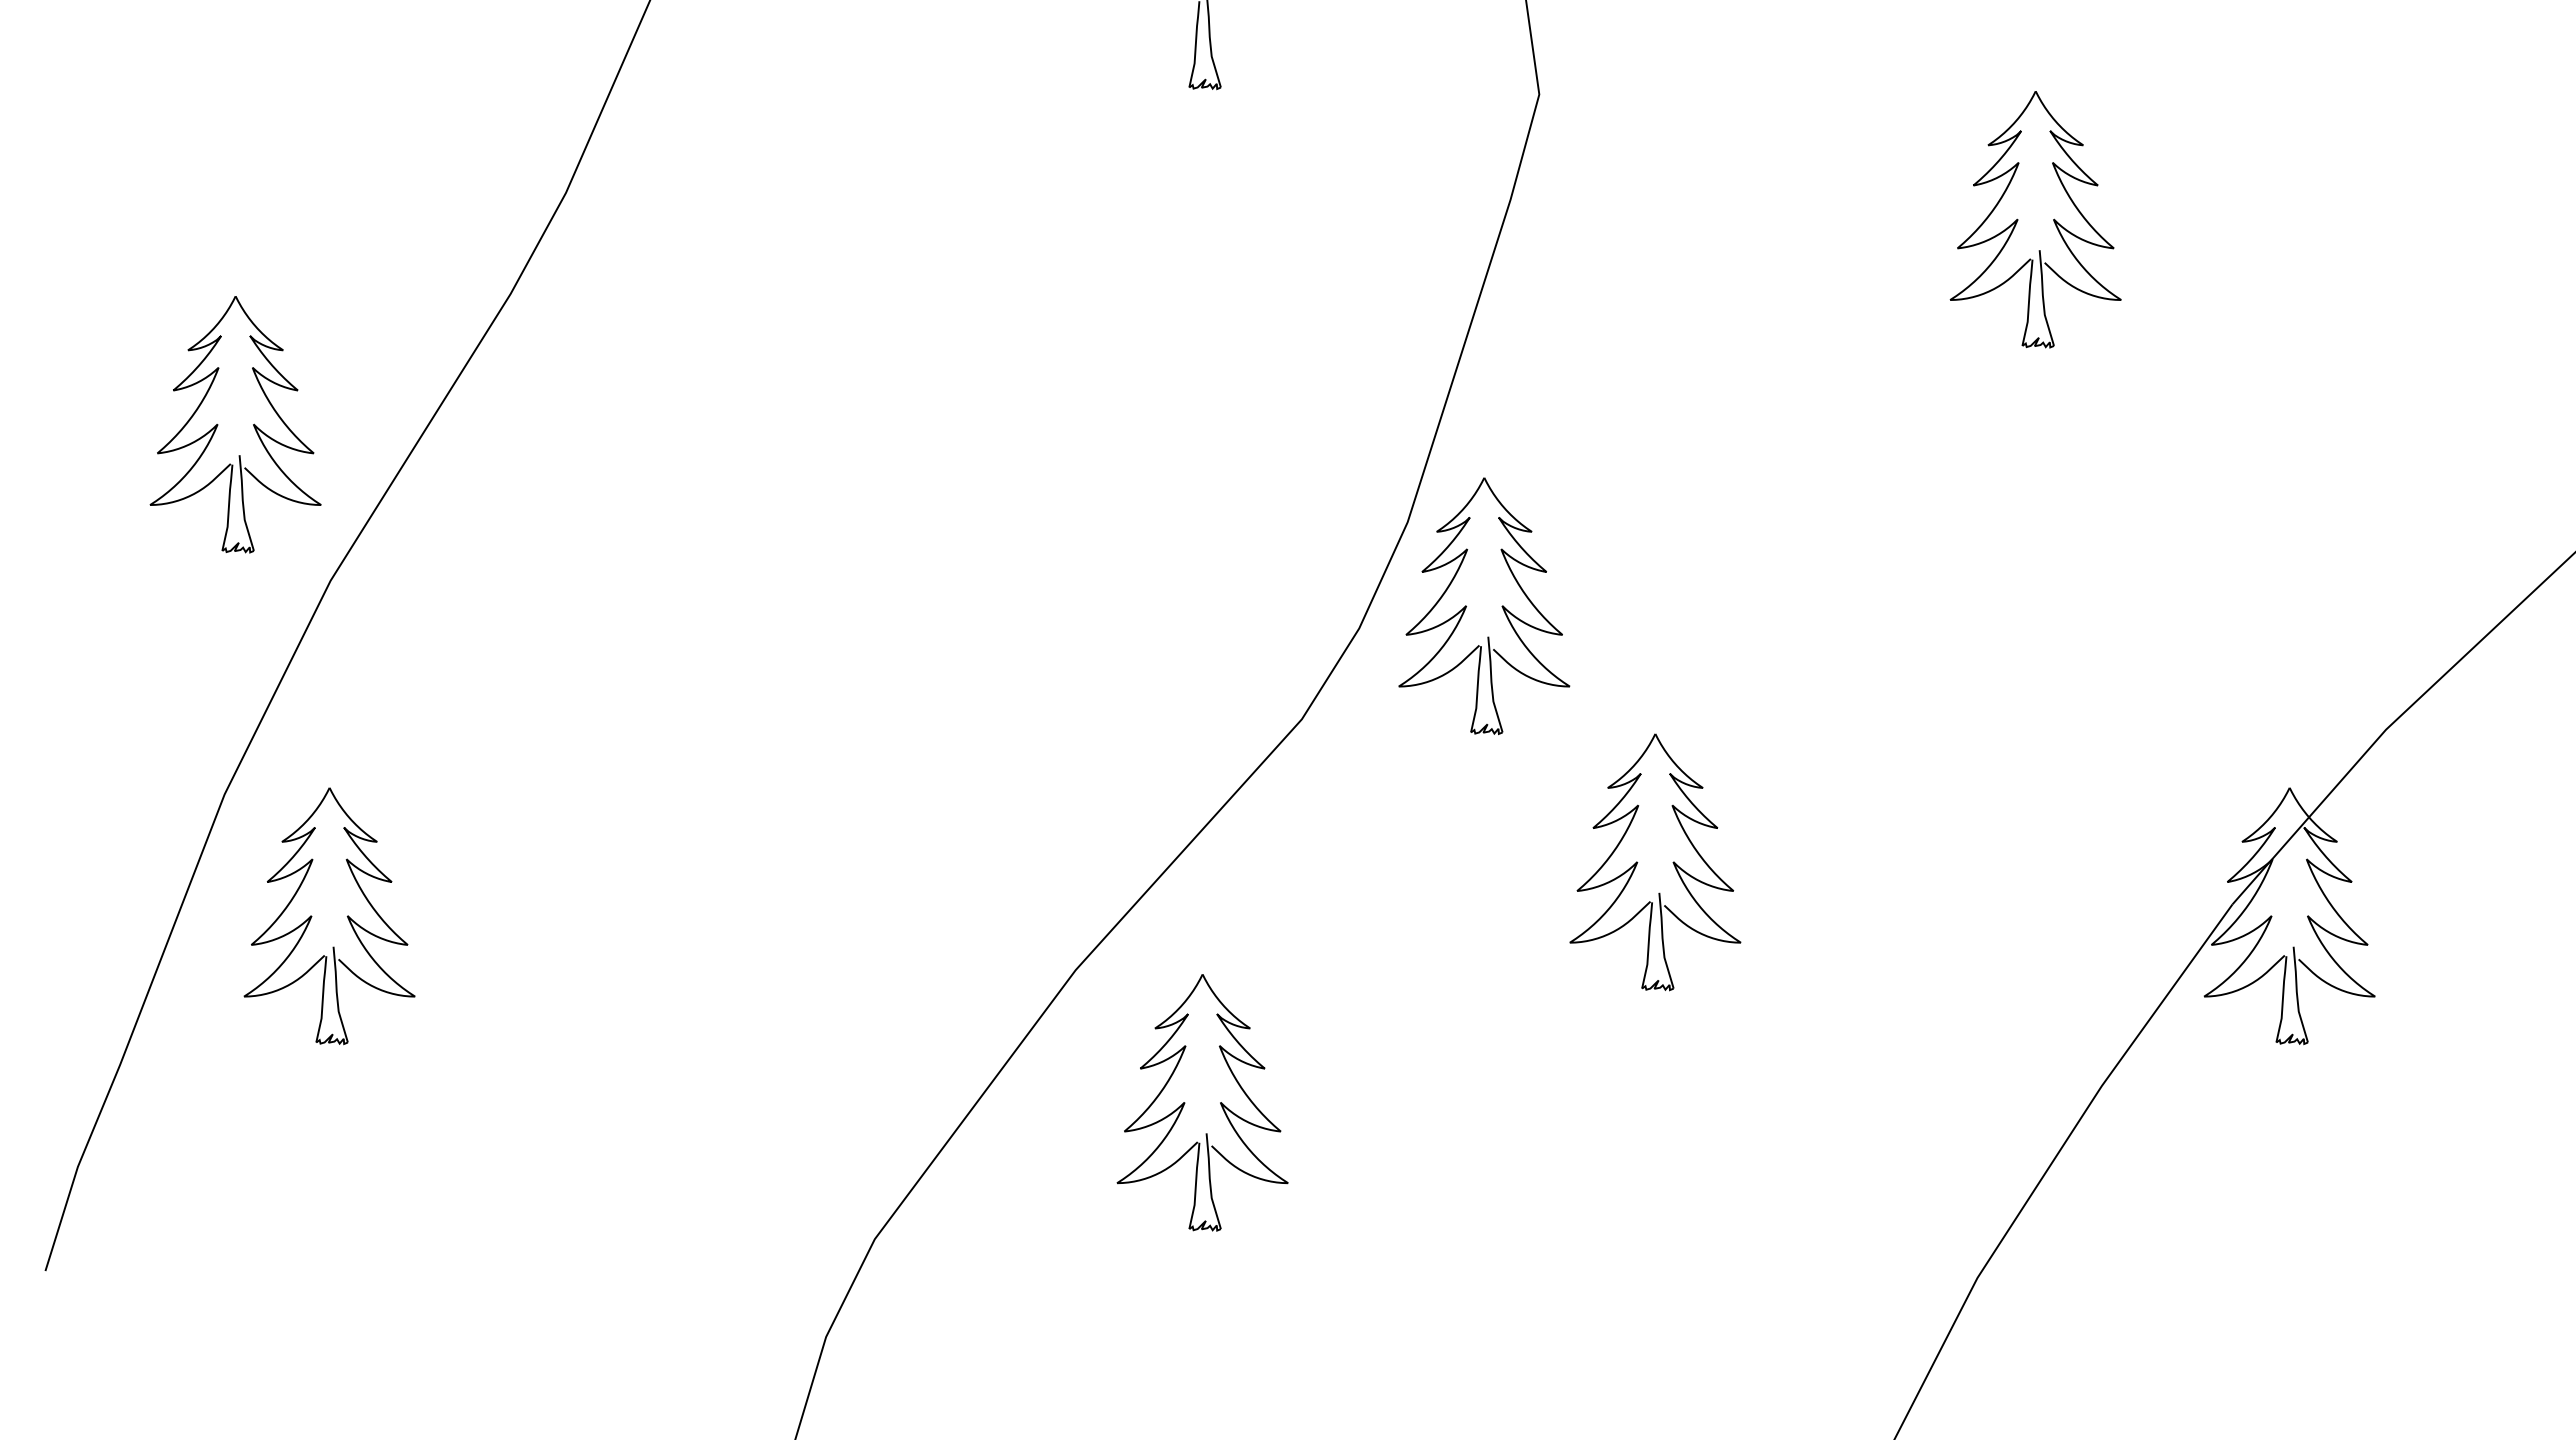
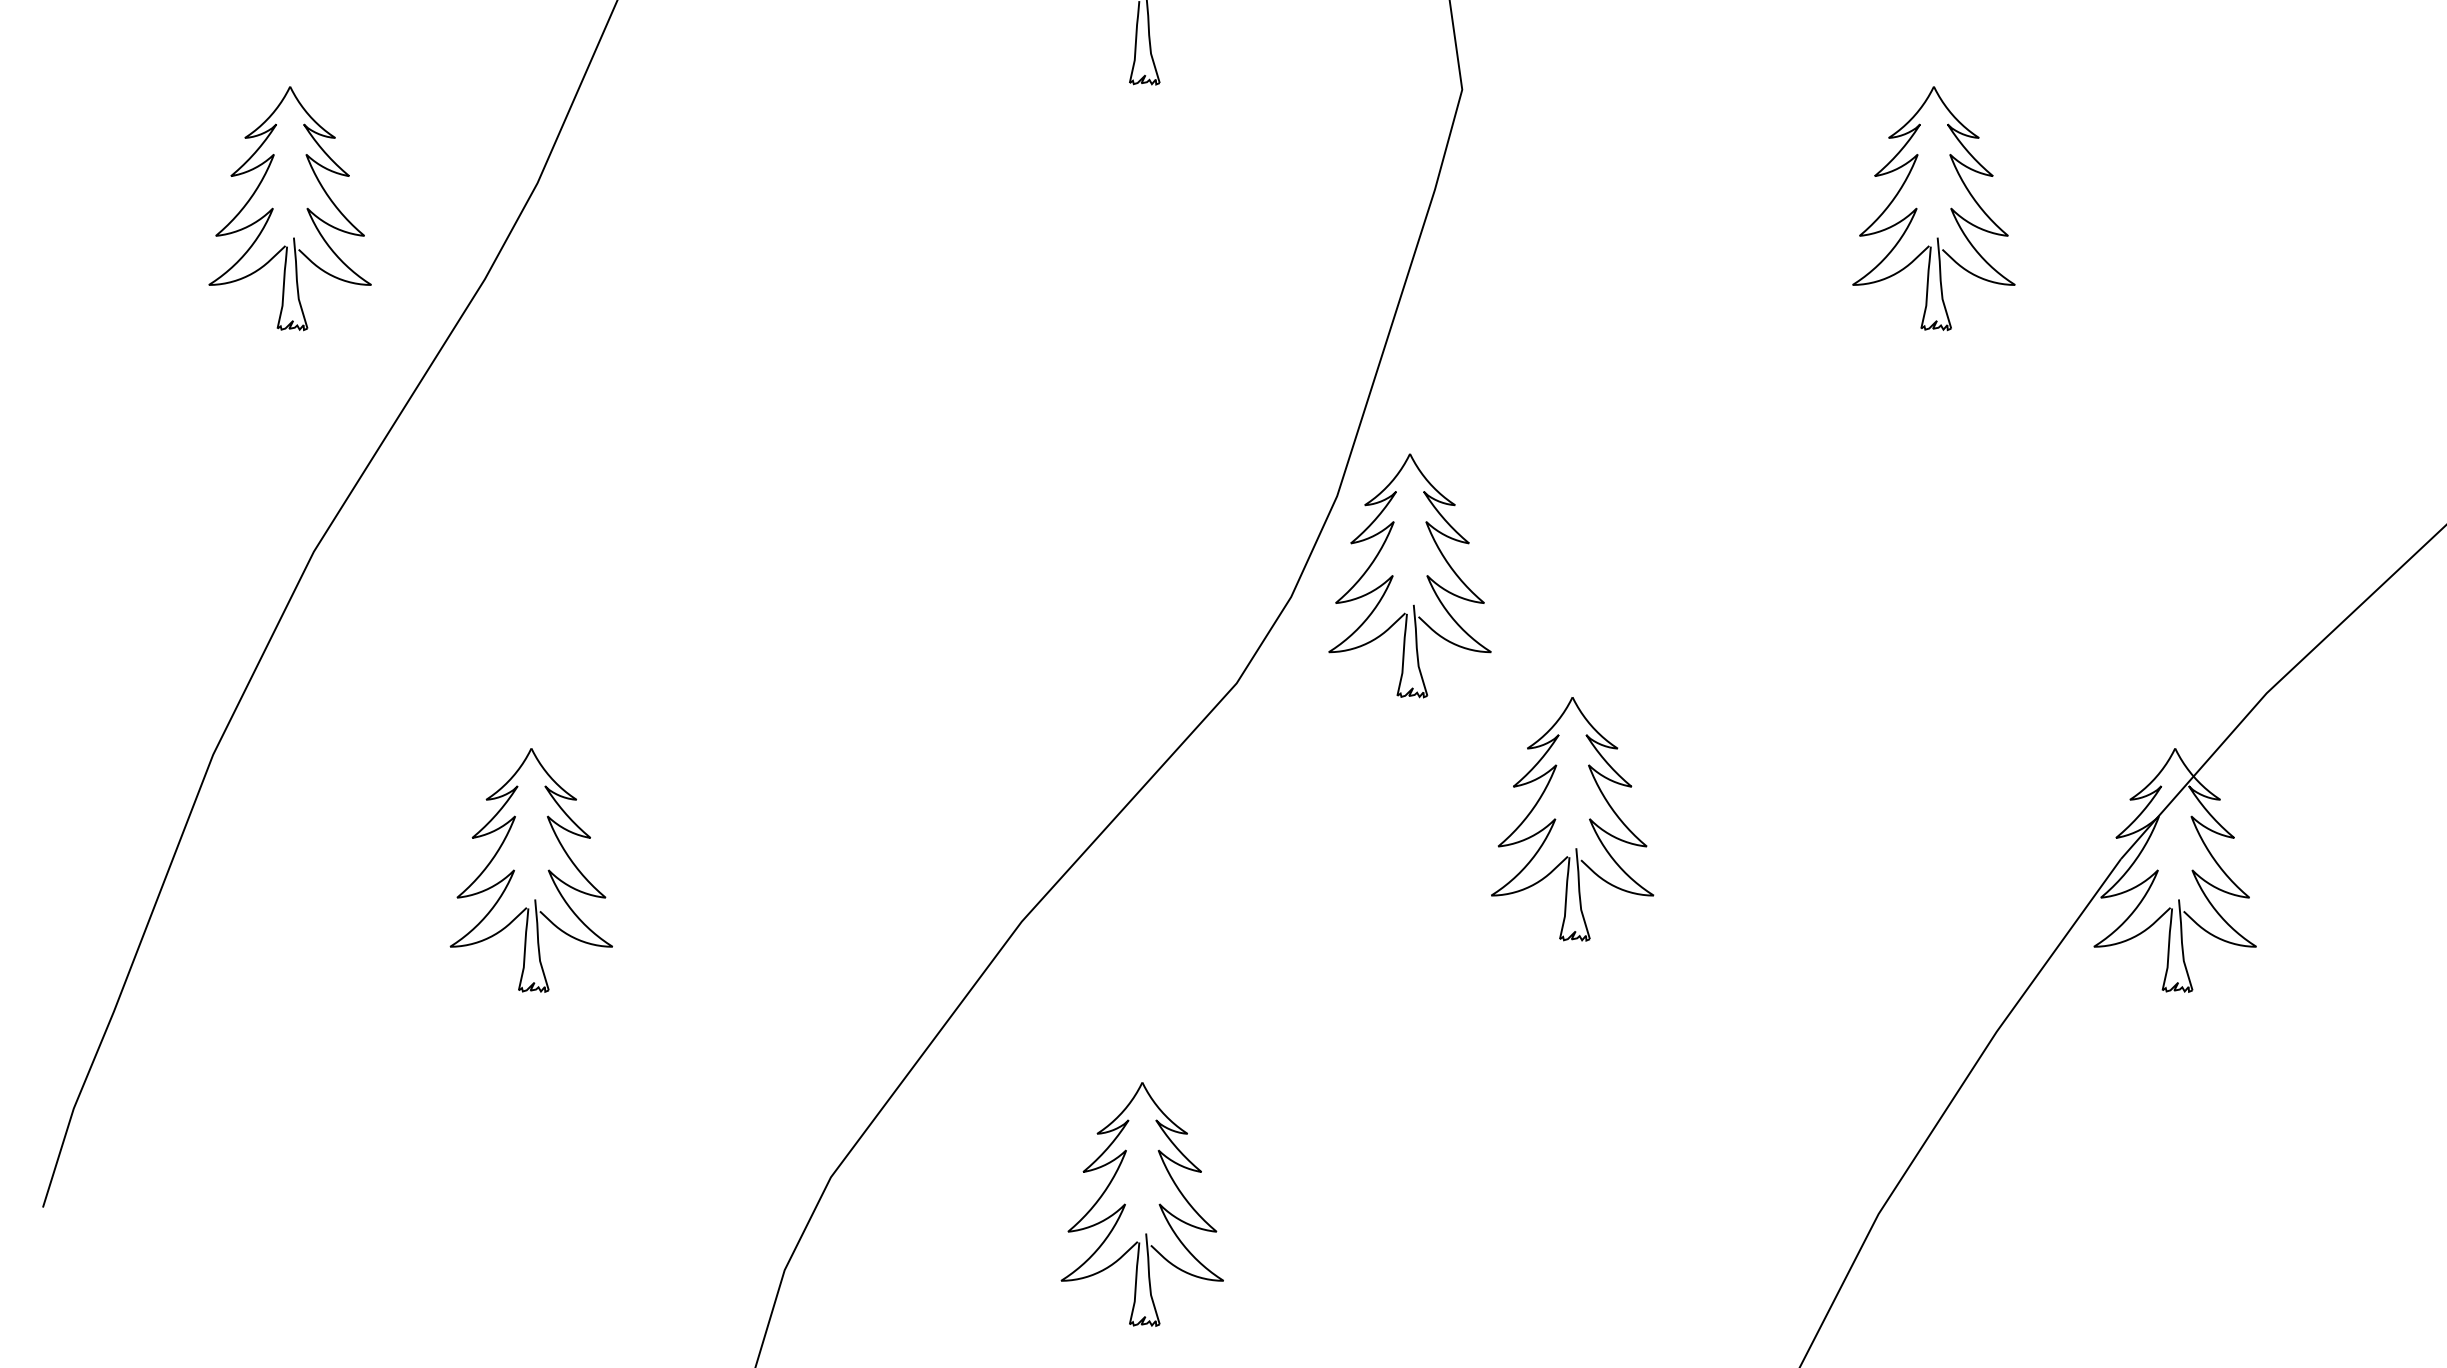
part: (218, 424) -> (273, 208), moved
part: (312, 916) -> (515, 870), moved
part: (1185, 1102) -> (1126, 1204), moved

